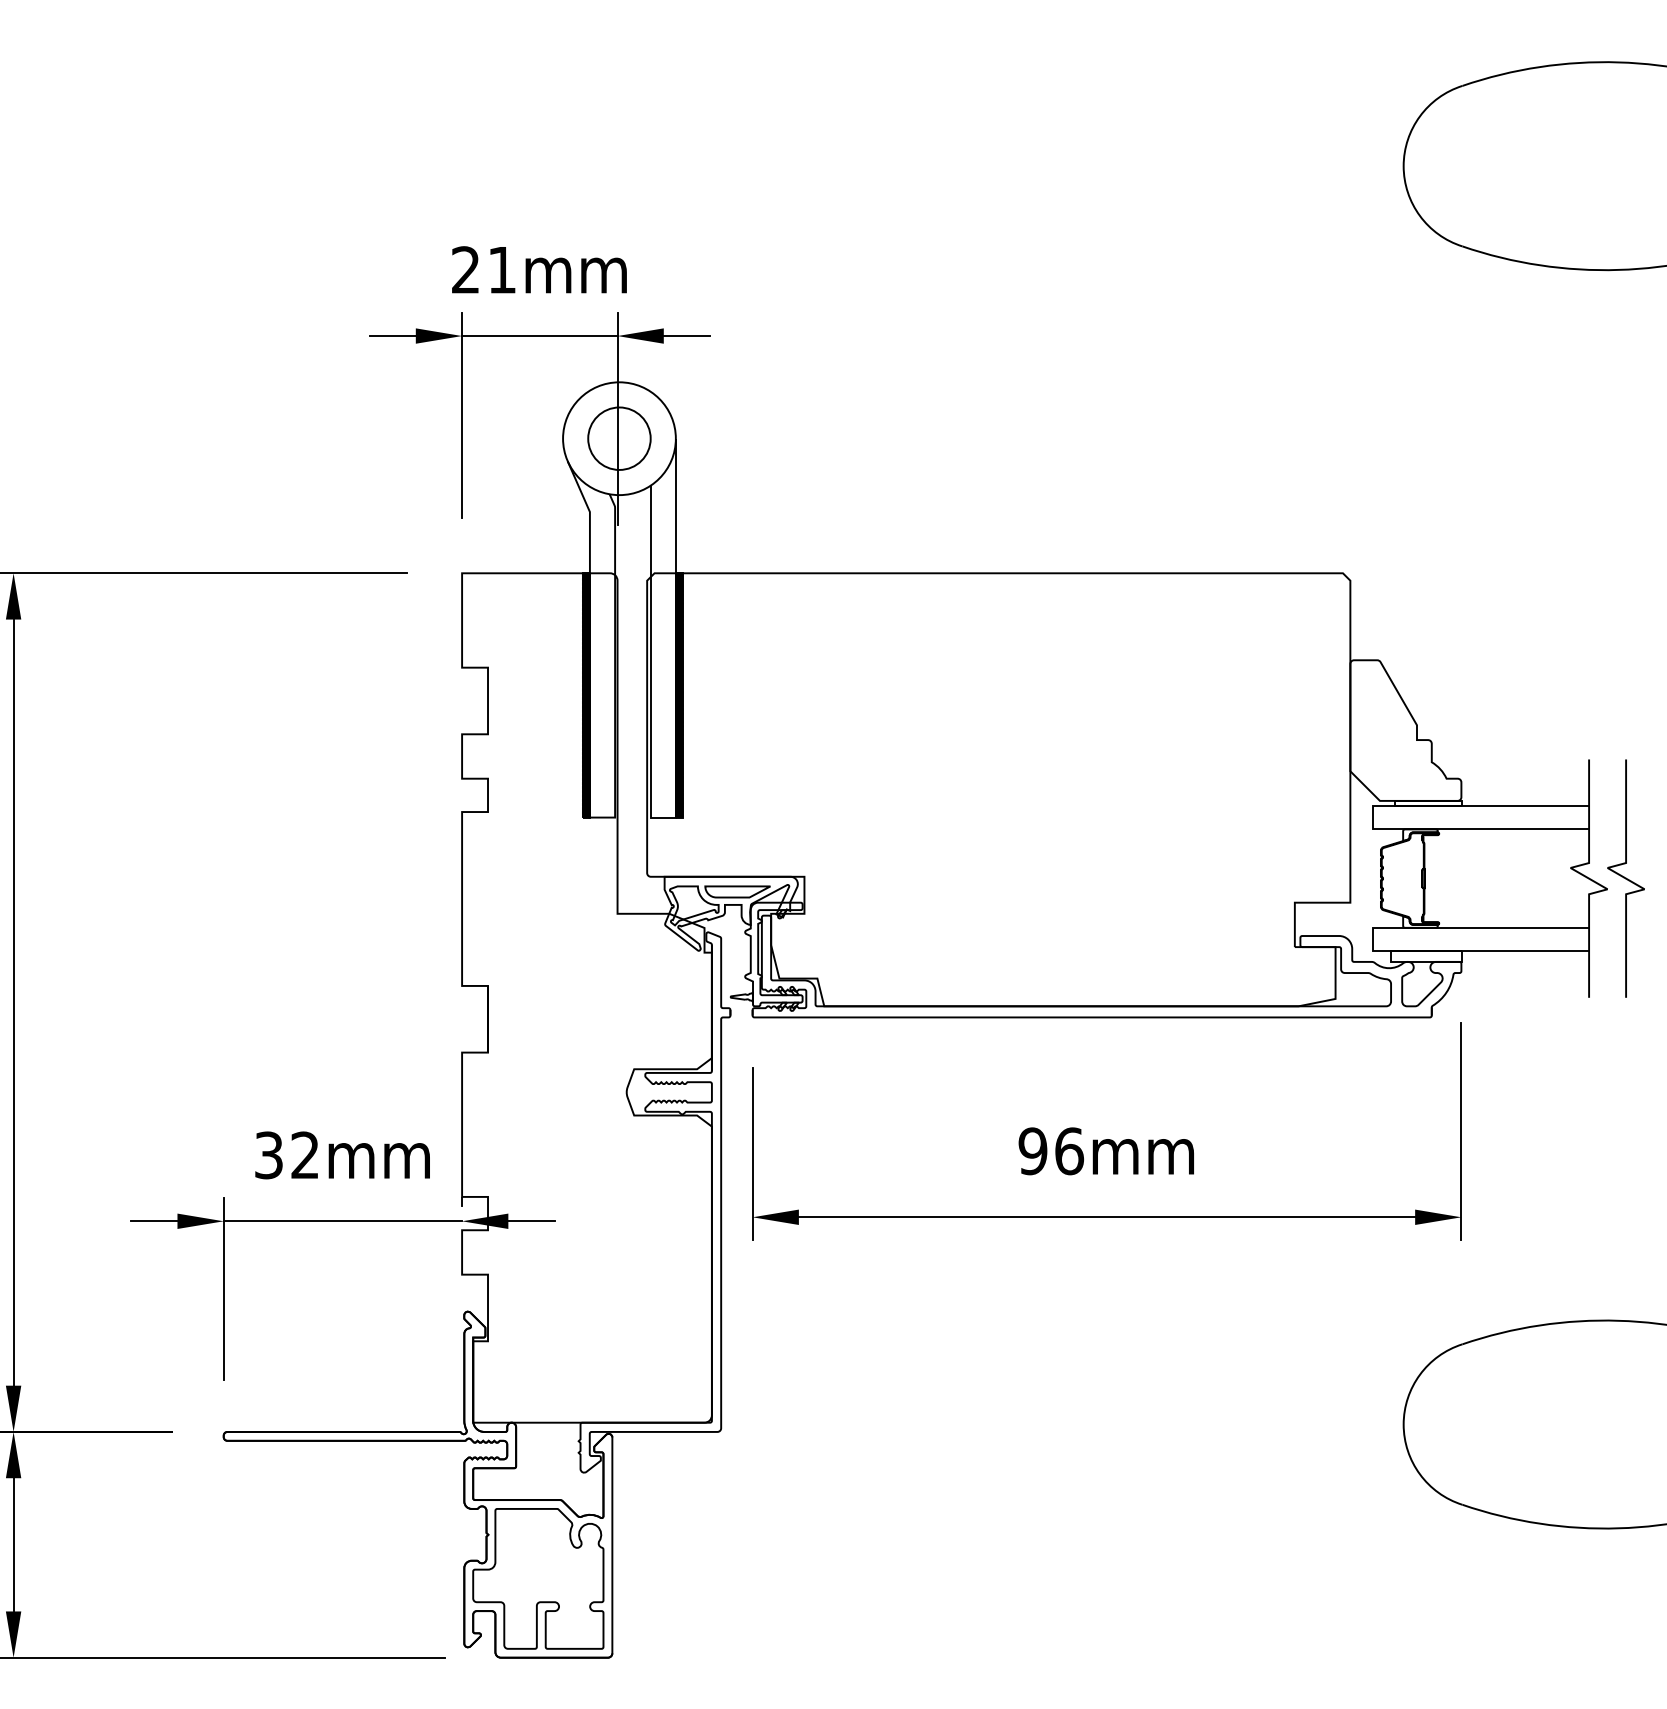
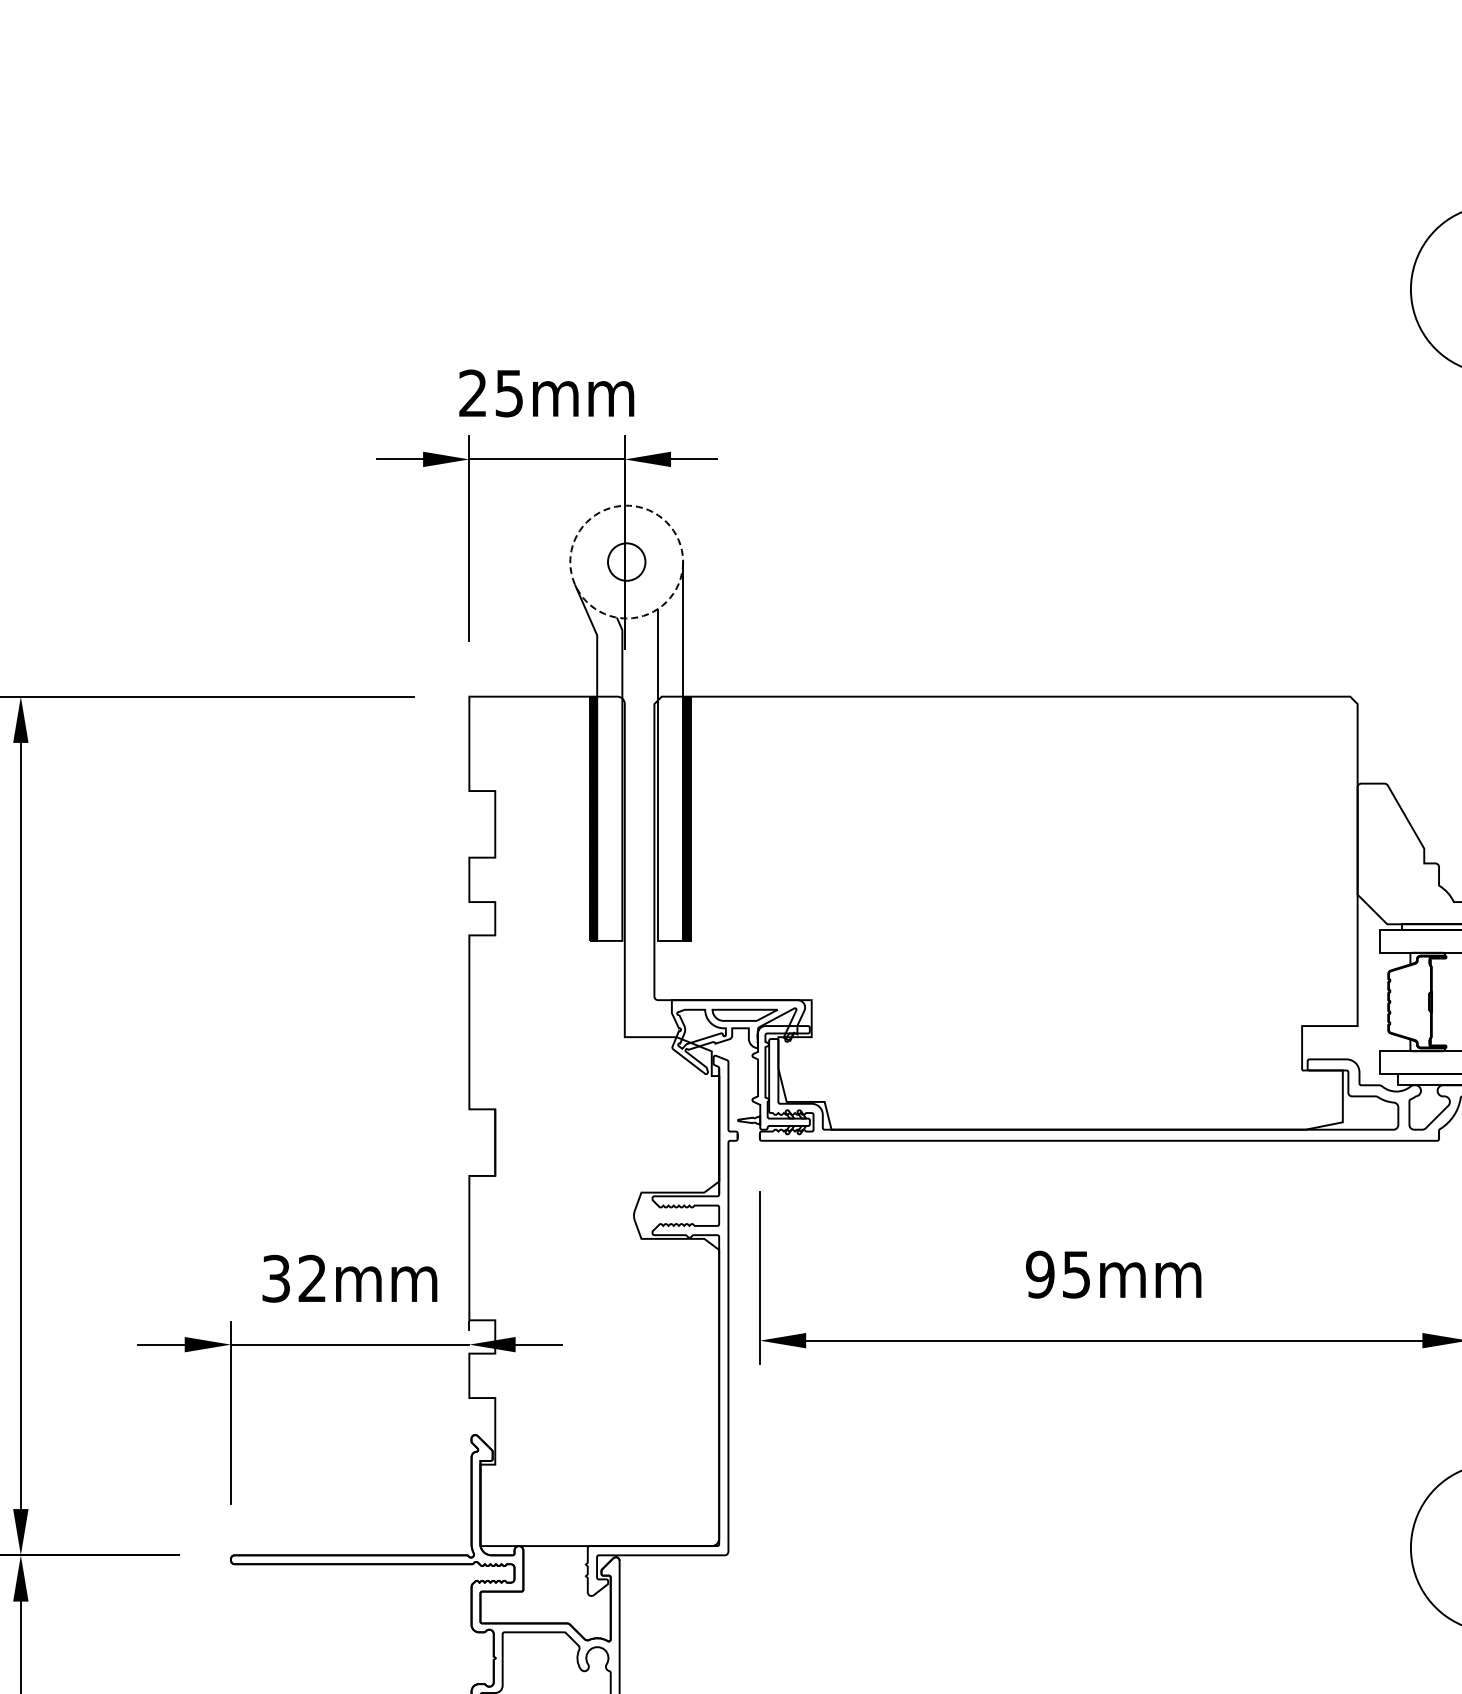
text: (501, 270) -> (508, 393), 21mm -> 25mm
circle: (619, 438) -> (626, 561), size x0.6
circle: (619, 438) -> (626, 561), solid -> dashed
text: (1069, 1151) -> (1076, 1274), 96mm -> 95mm

